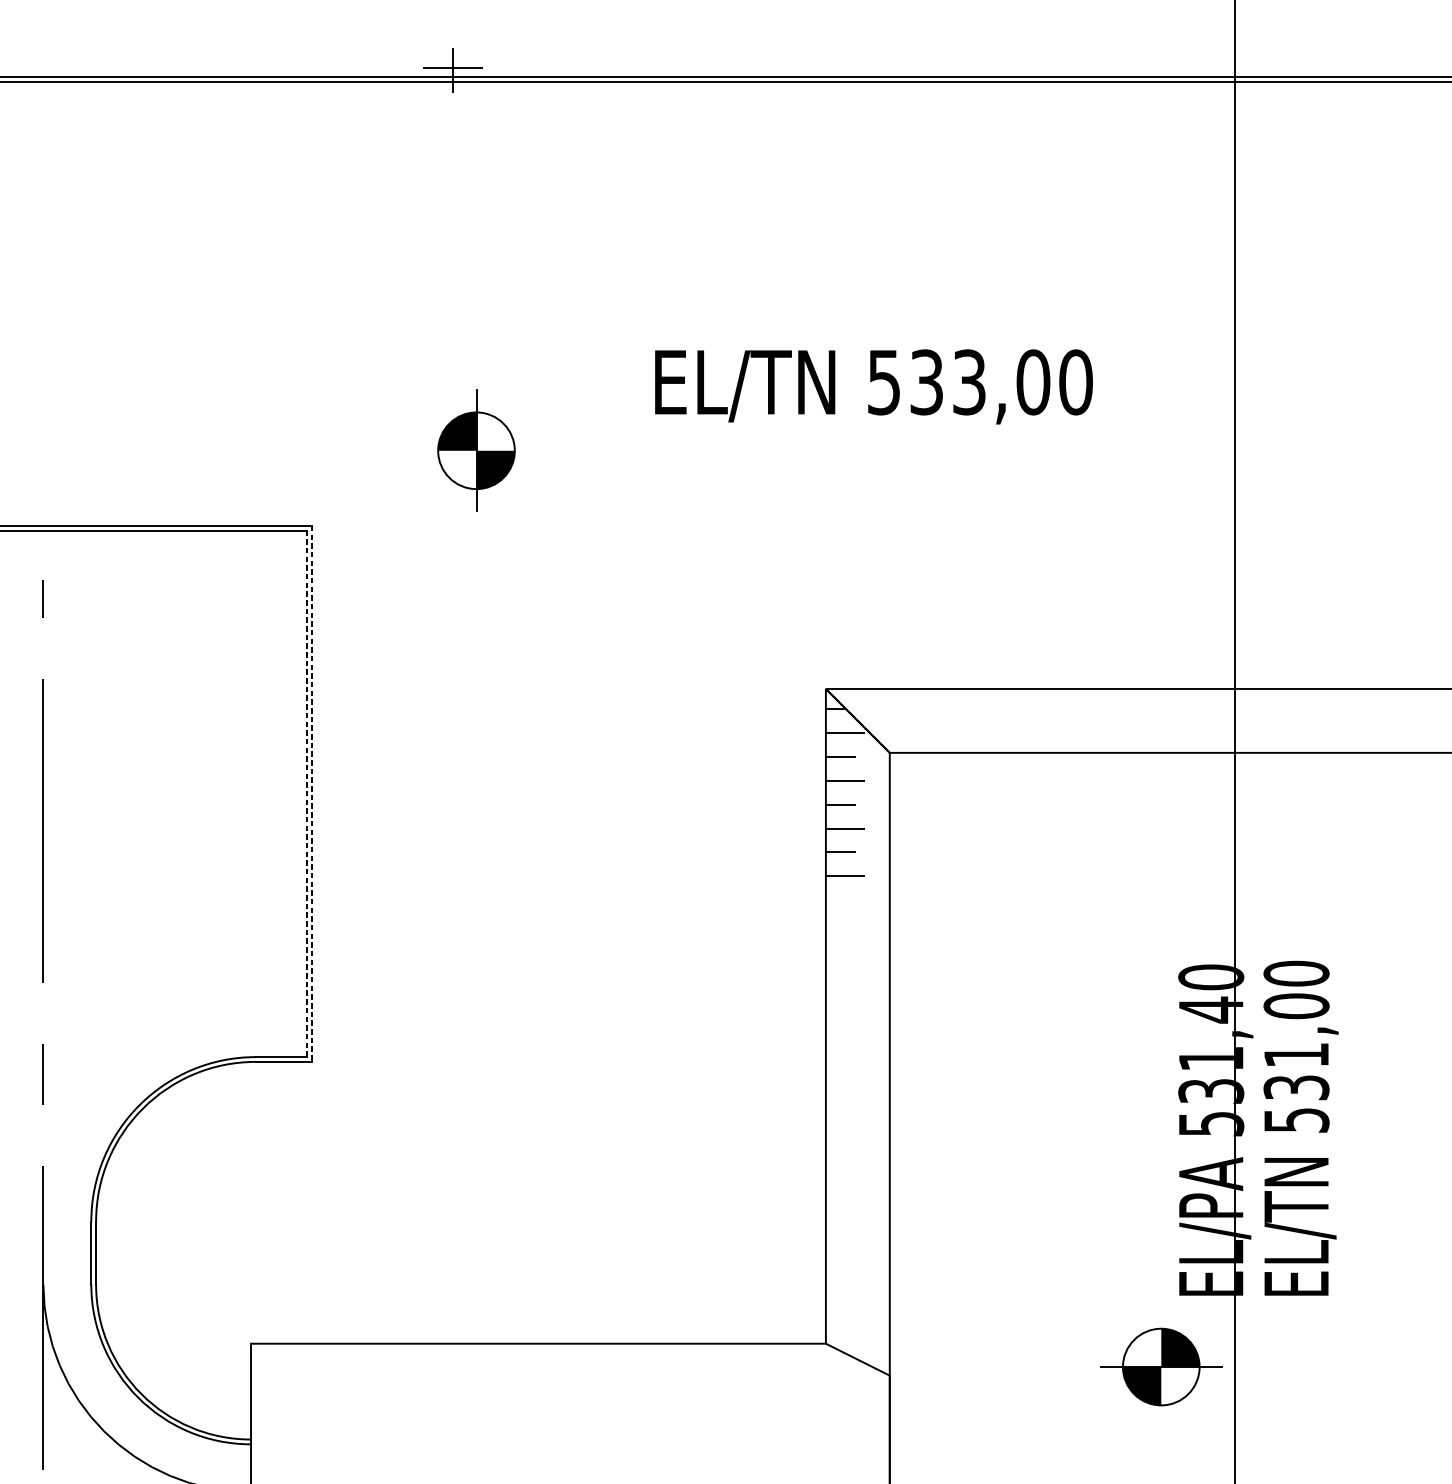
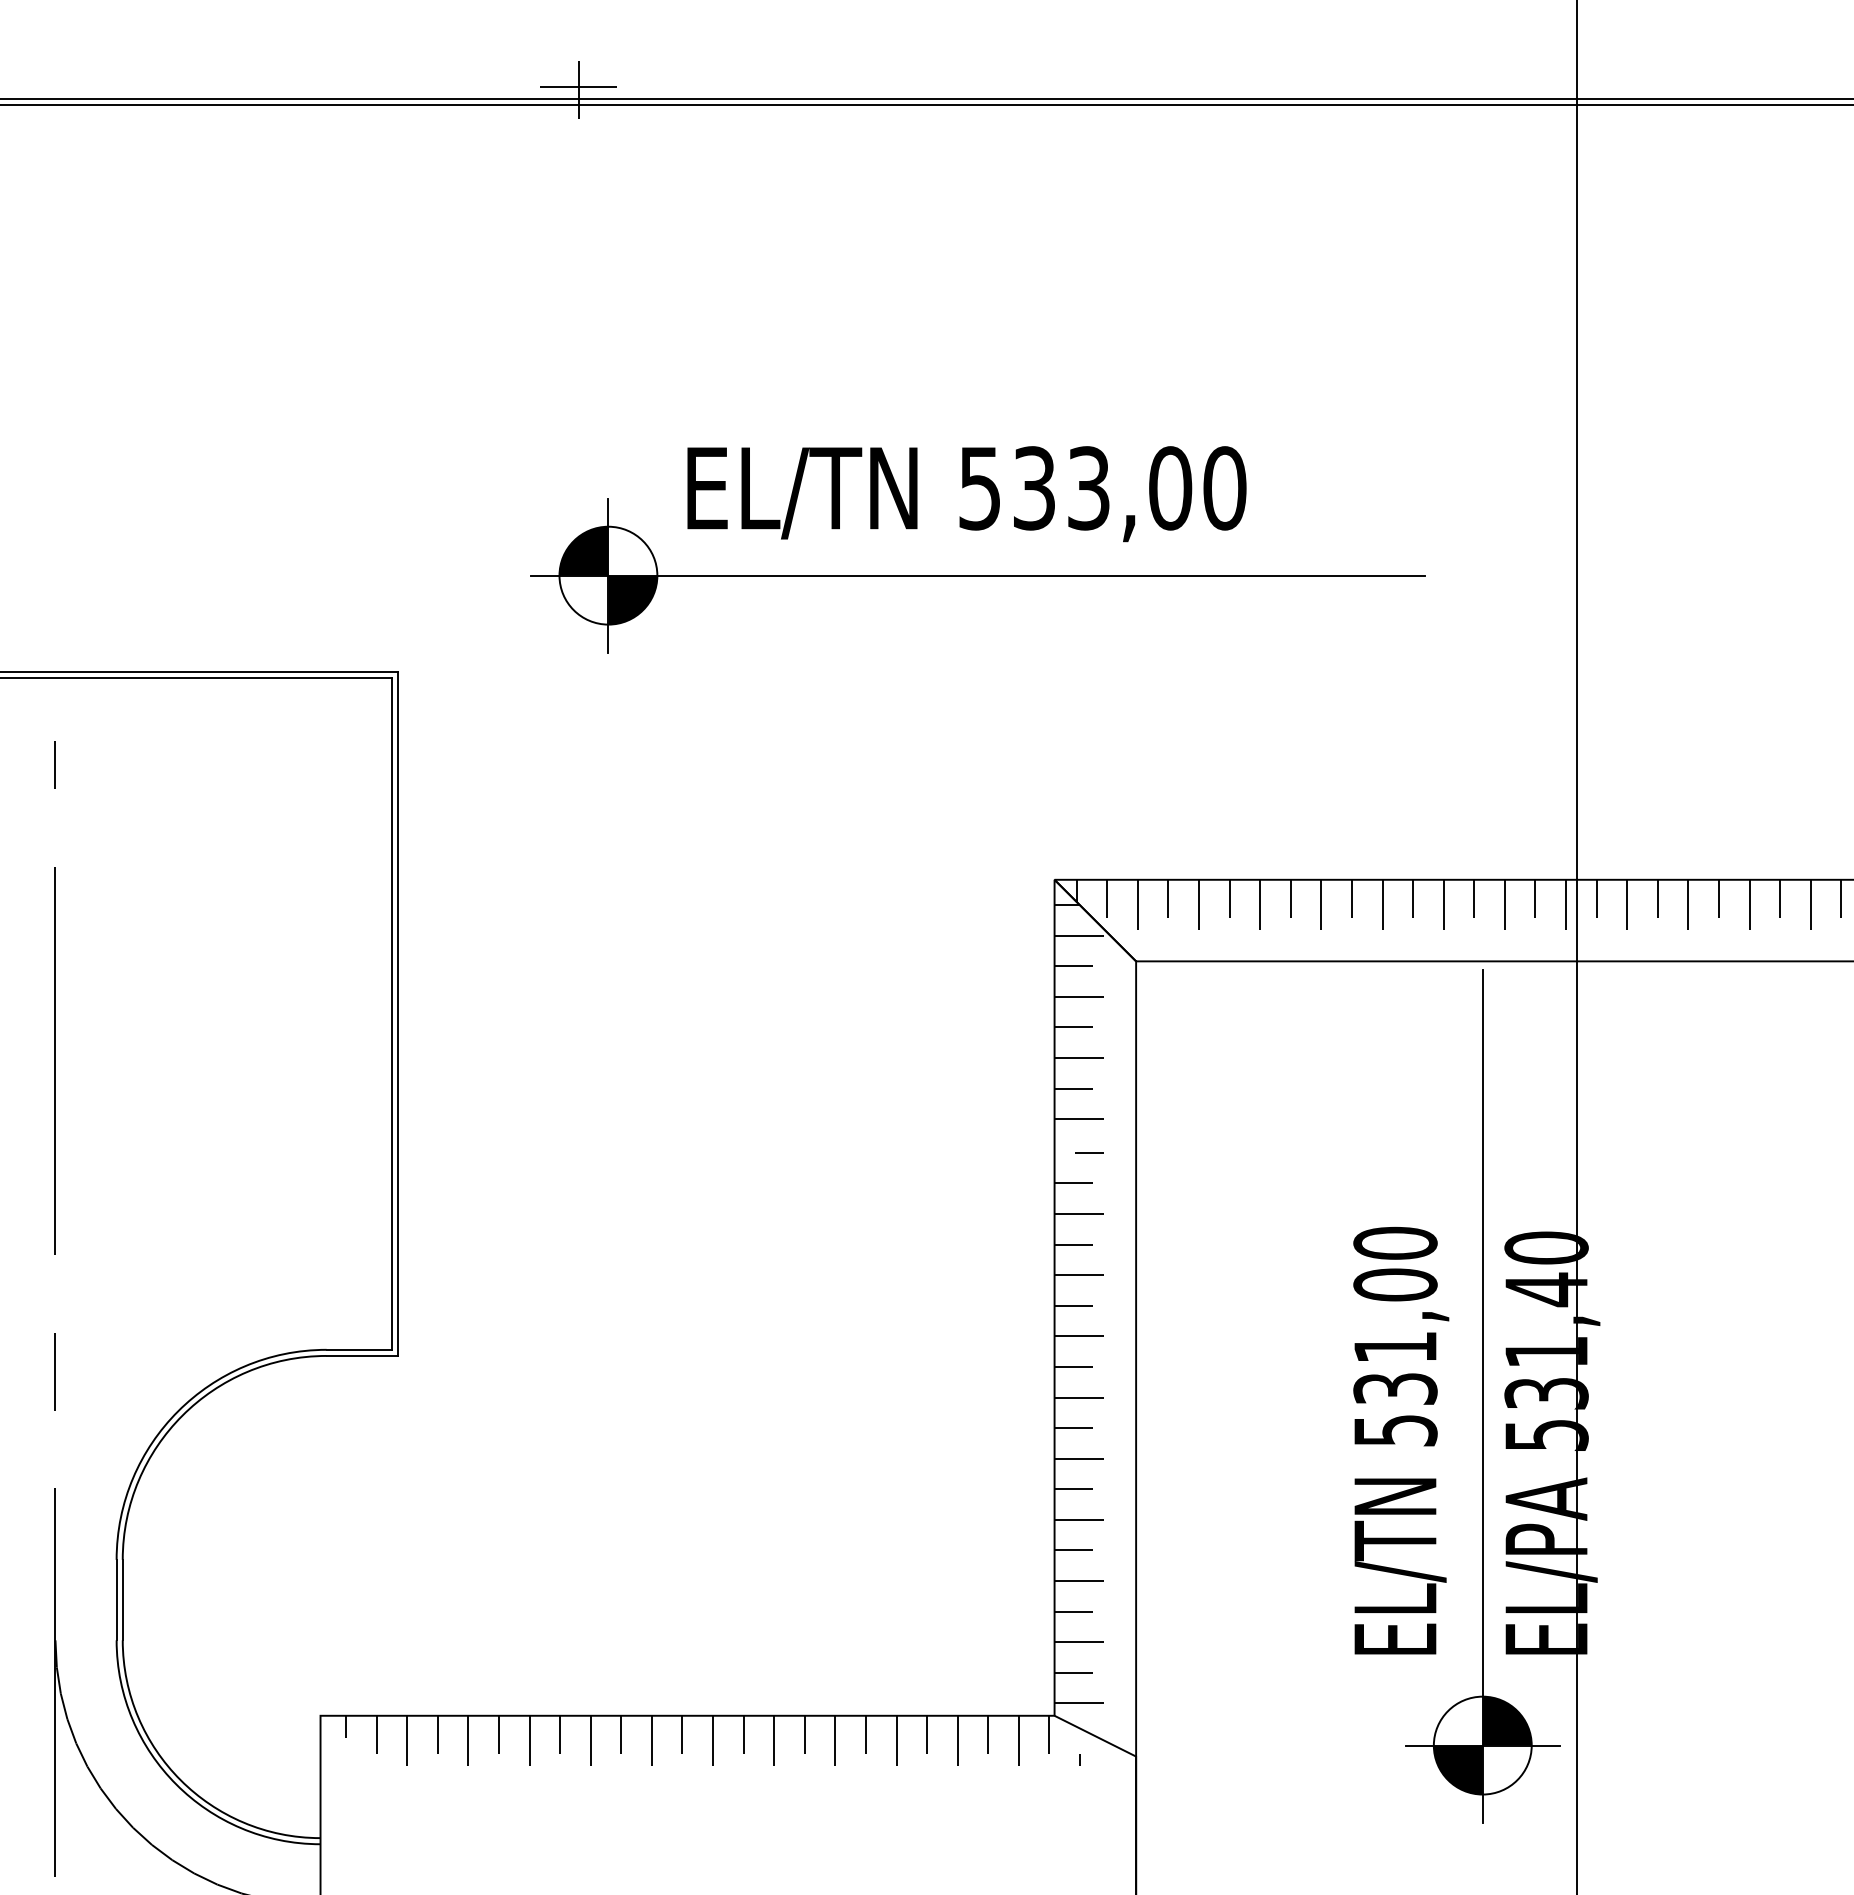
text: (873, 387) -> (966, 494), moved
line: (765, 450) -> (977, 575), added
hatch: (1142, 708) -> (1458, 904), added
line: (307, 794) -> (392, 1014), dashed -> solid
line: (312, 794) -> (398, 1014), dashed -> solid
line: (1161, 1093) -> (1482, 1396), added
hatch: (845, 1117) -> (1079, 1427), added
text: (1301, 1128) -> (1401, 1440), moved
hatch: (558, 1363) -> (713, 1740), added

